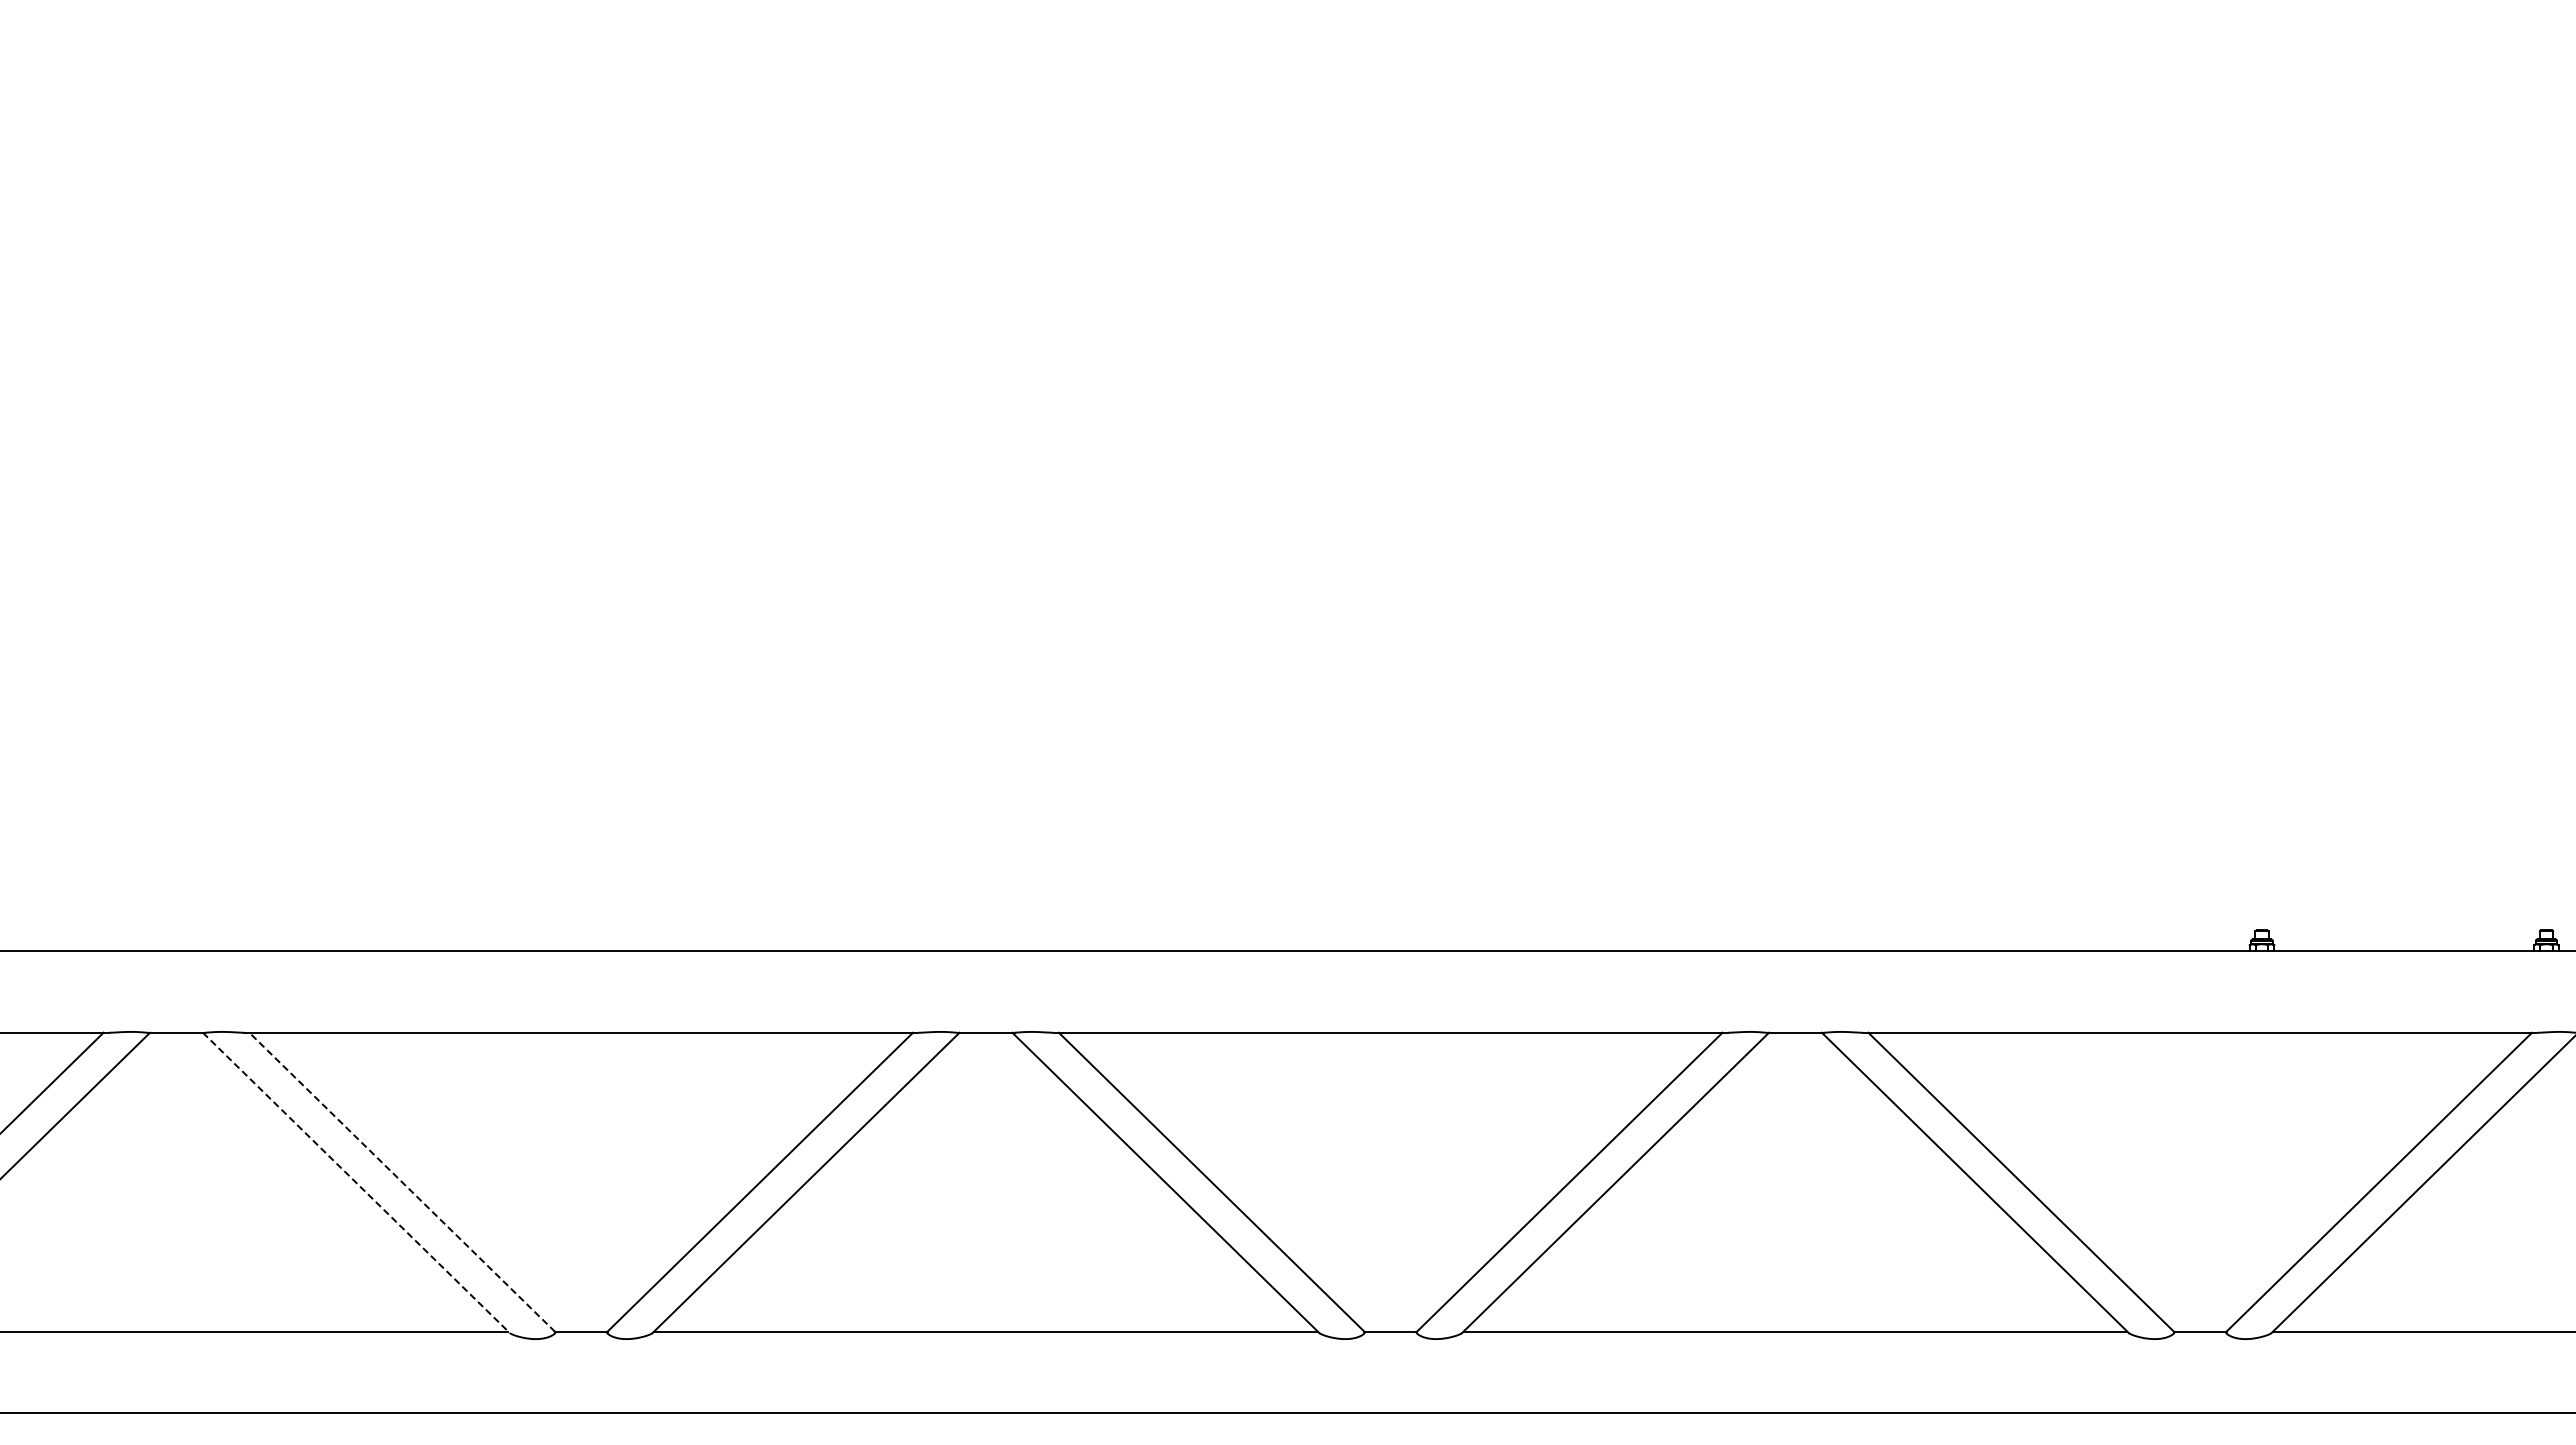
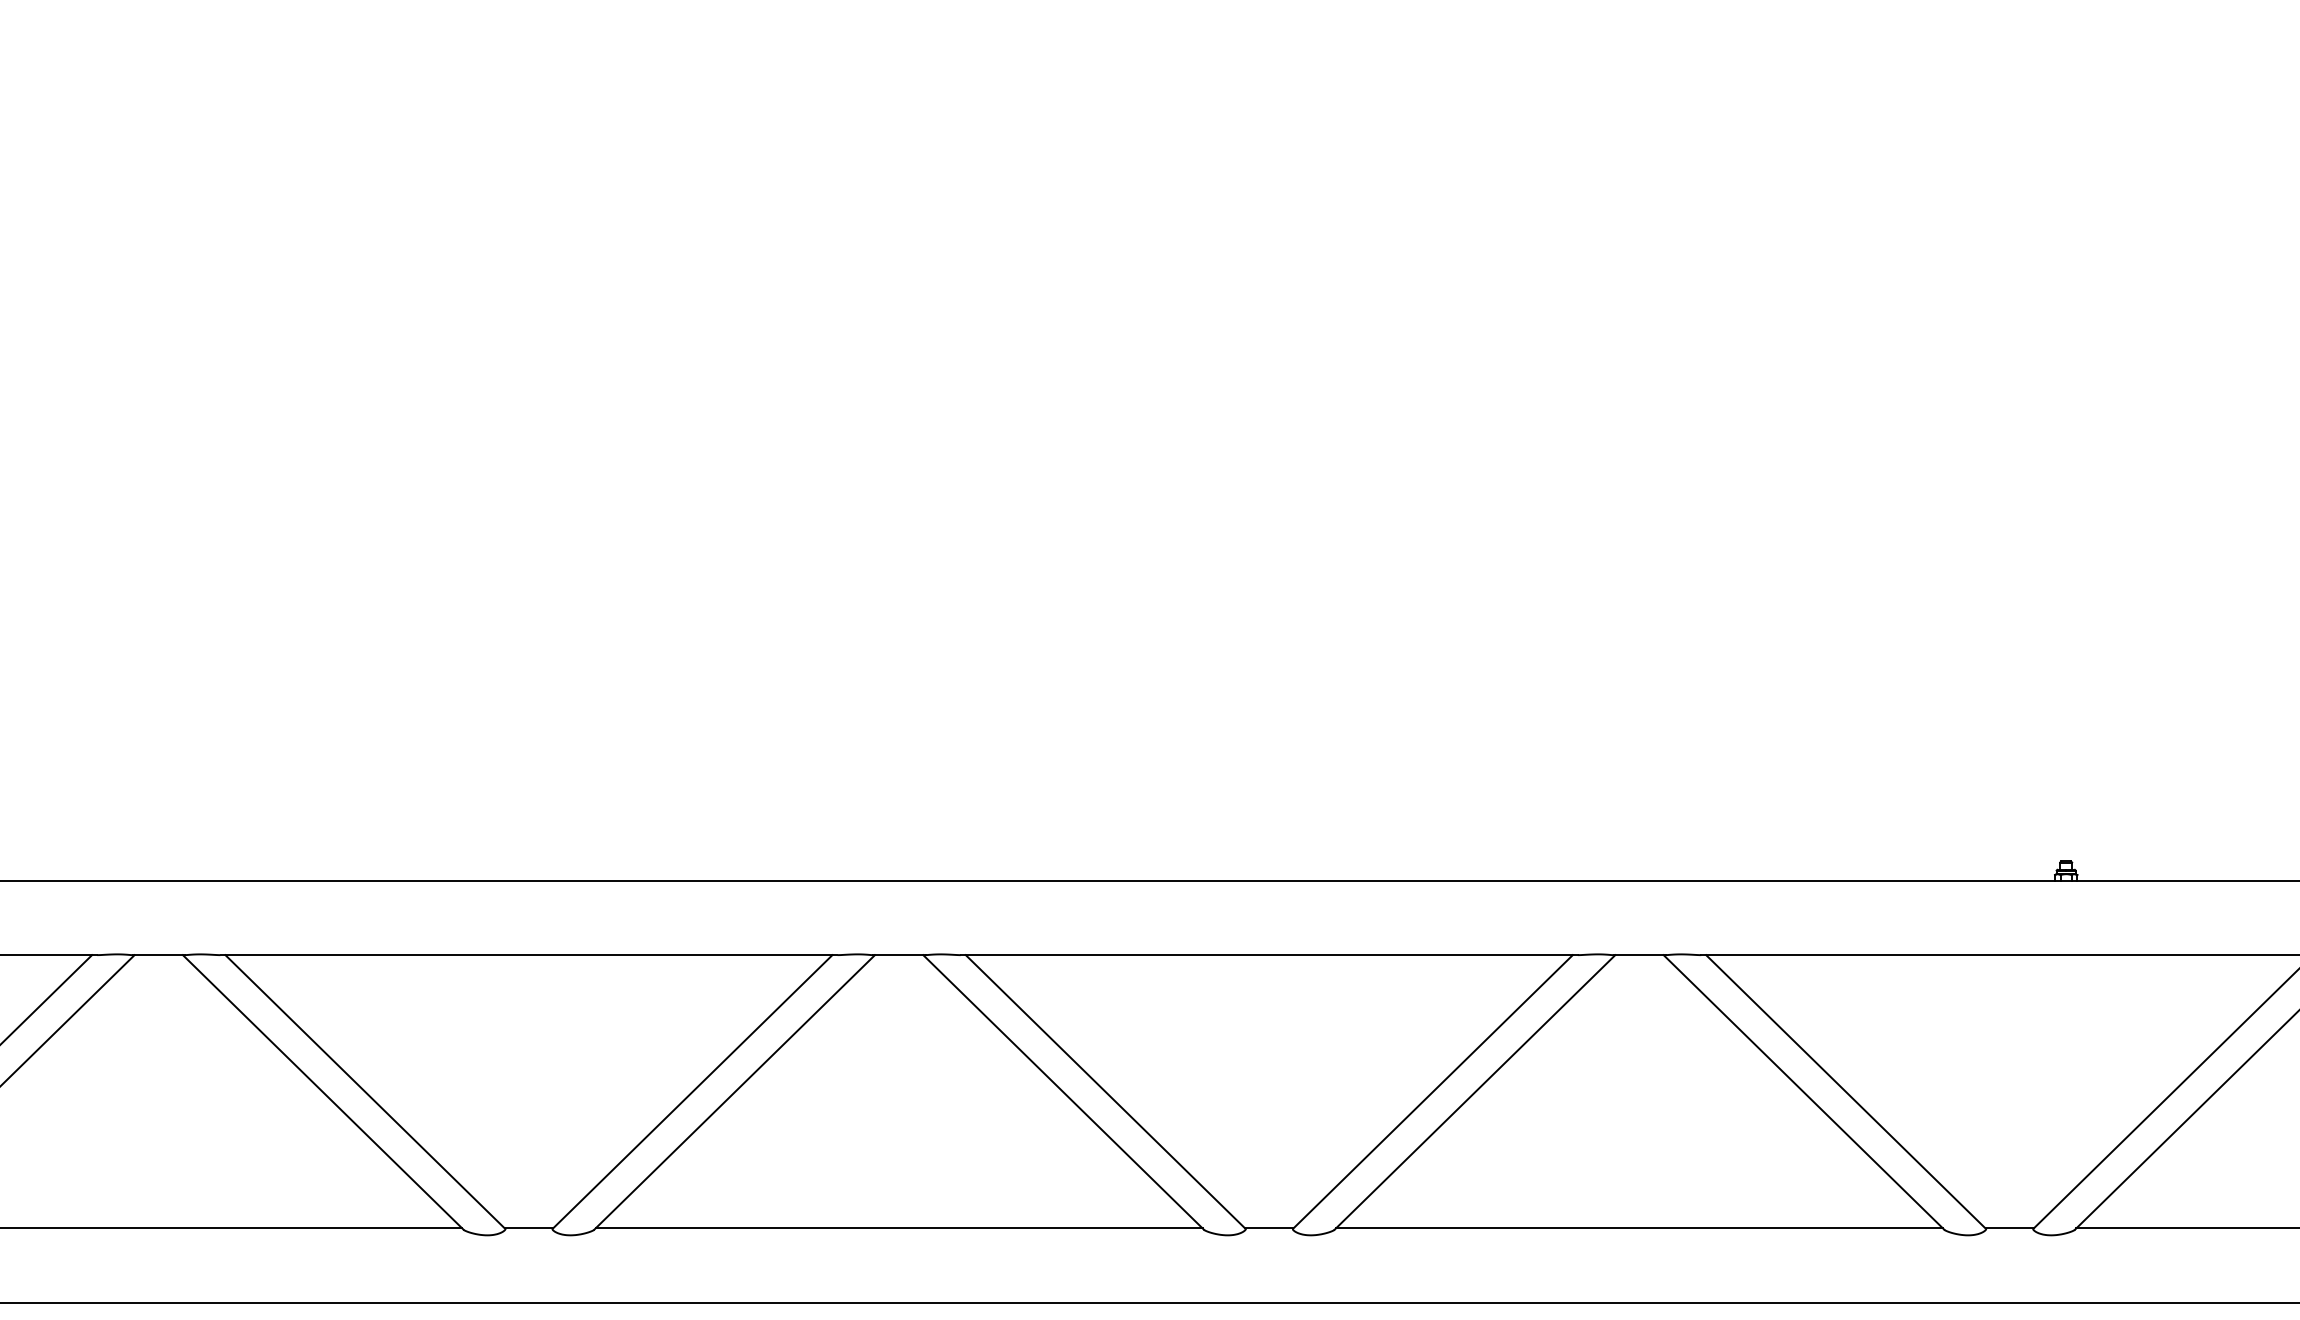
line: (356, 1182) -> (323, 1092), dashed -> solid
line: (402, 1182) -> (365, 1092), dashed -> solid

